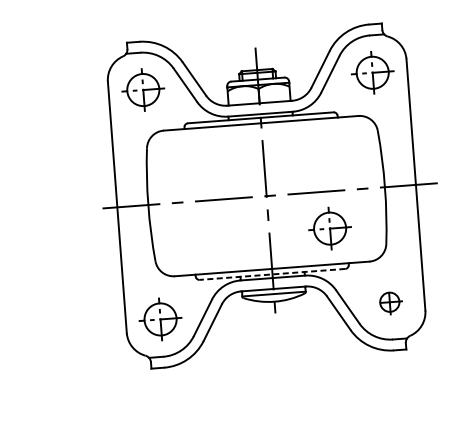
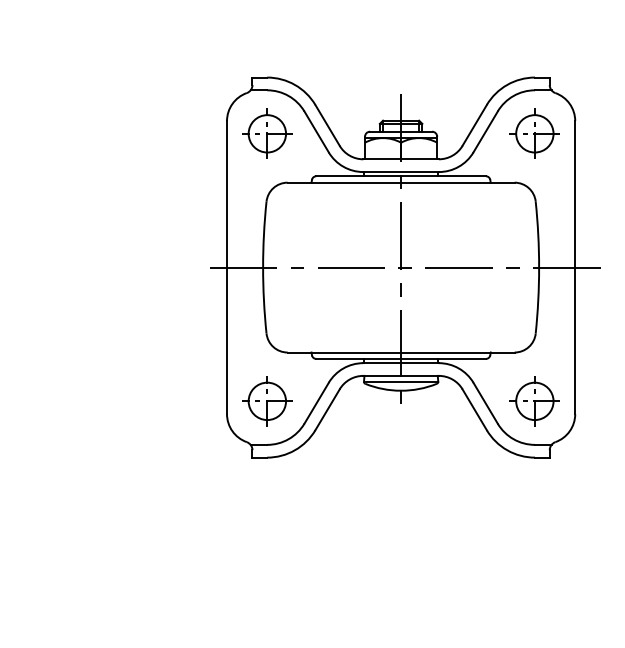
part: (329, 228) -> (471, 310), removed
line: (272, 274) -> (401, 358), dashed -> solid
part: (389, 302) -> (534, 401), size x1.67

